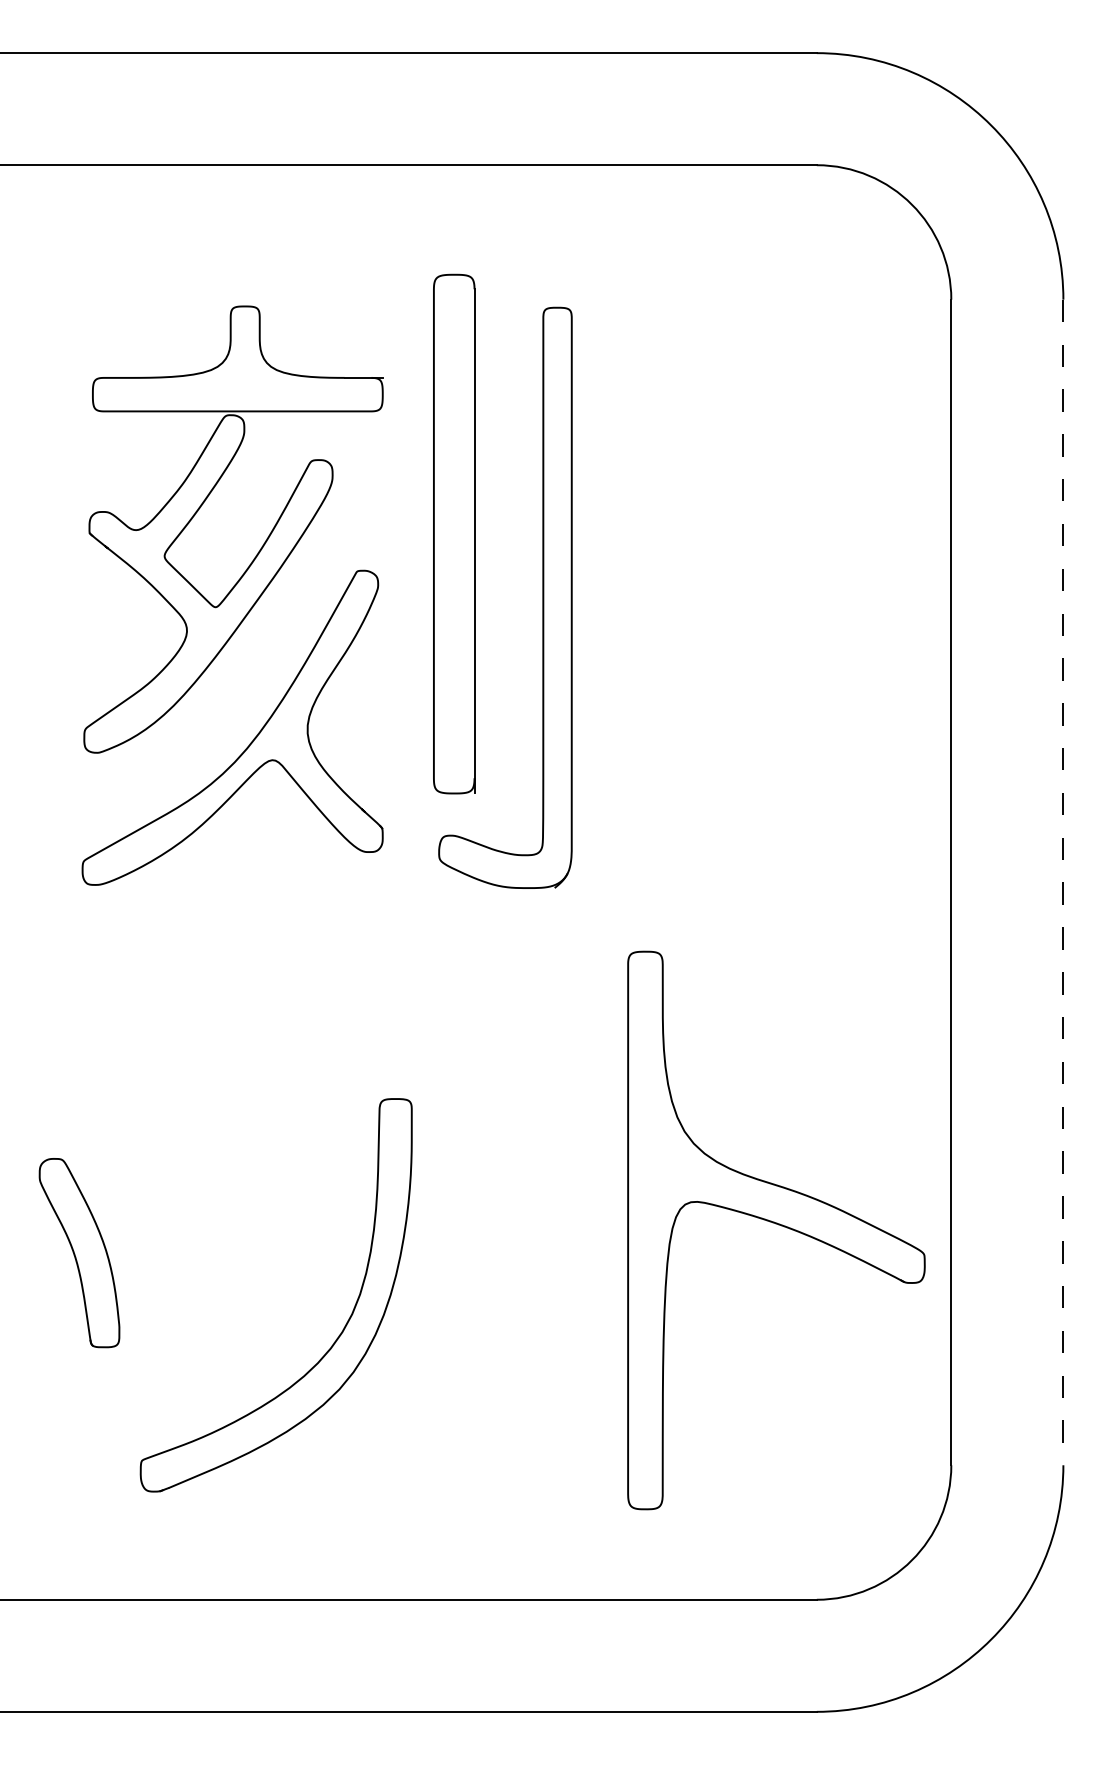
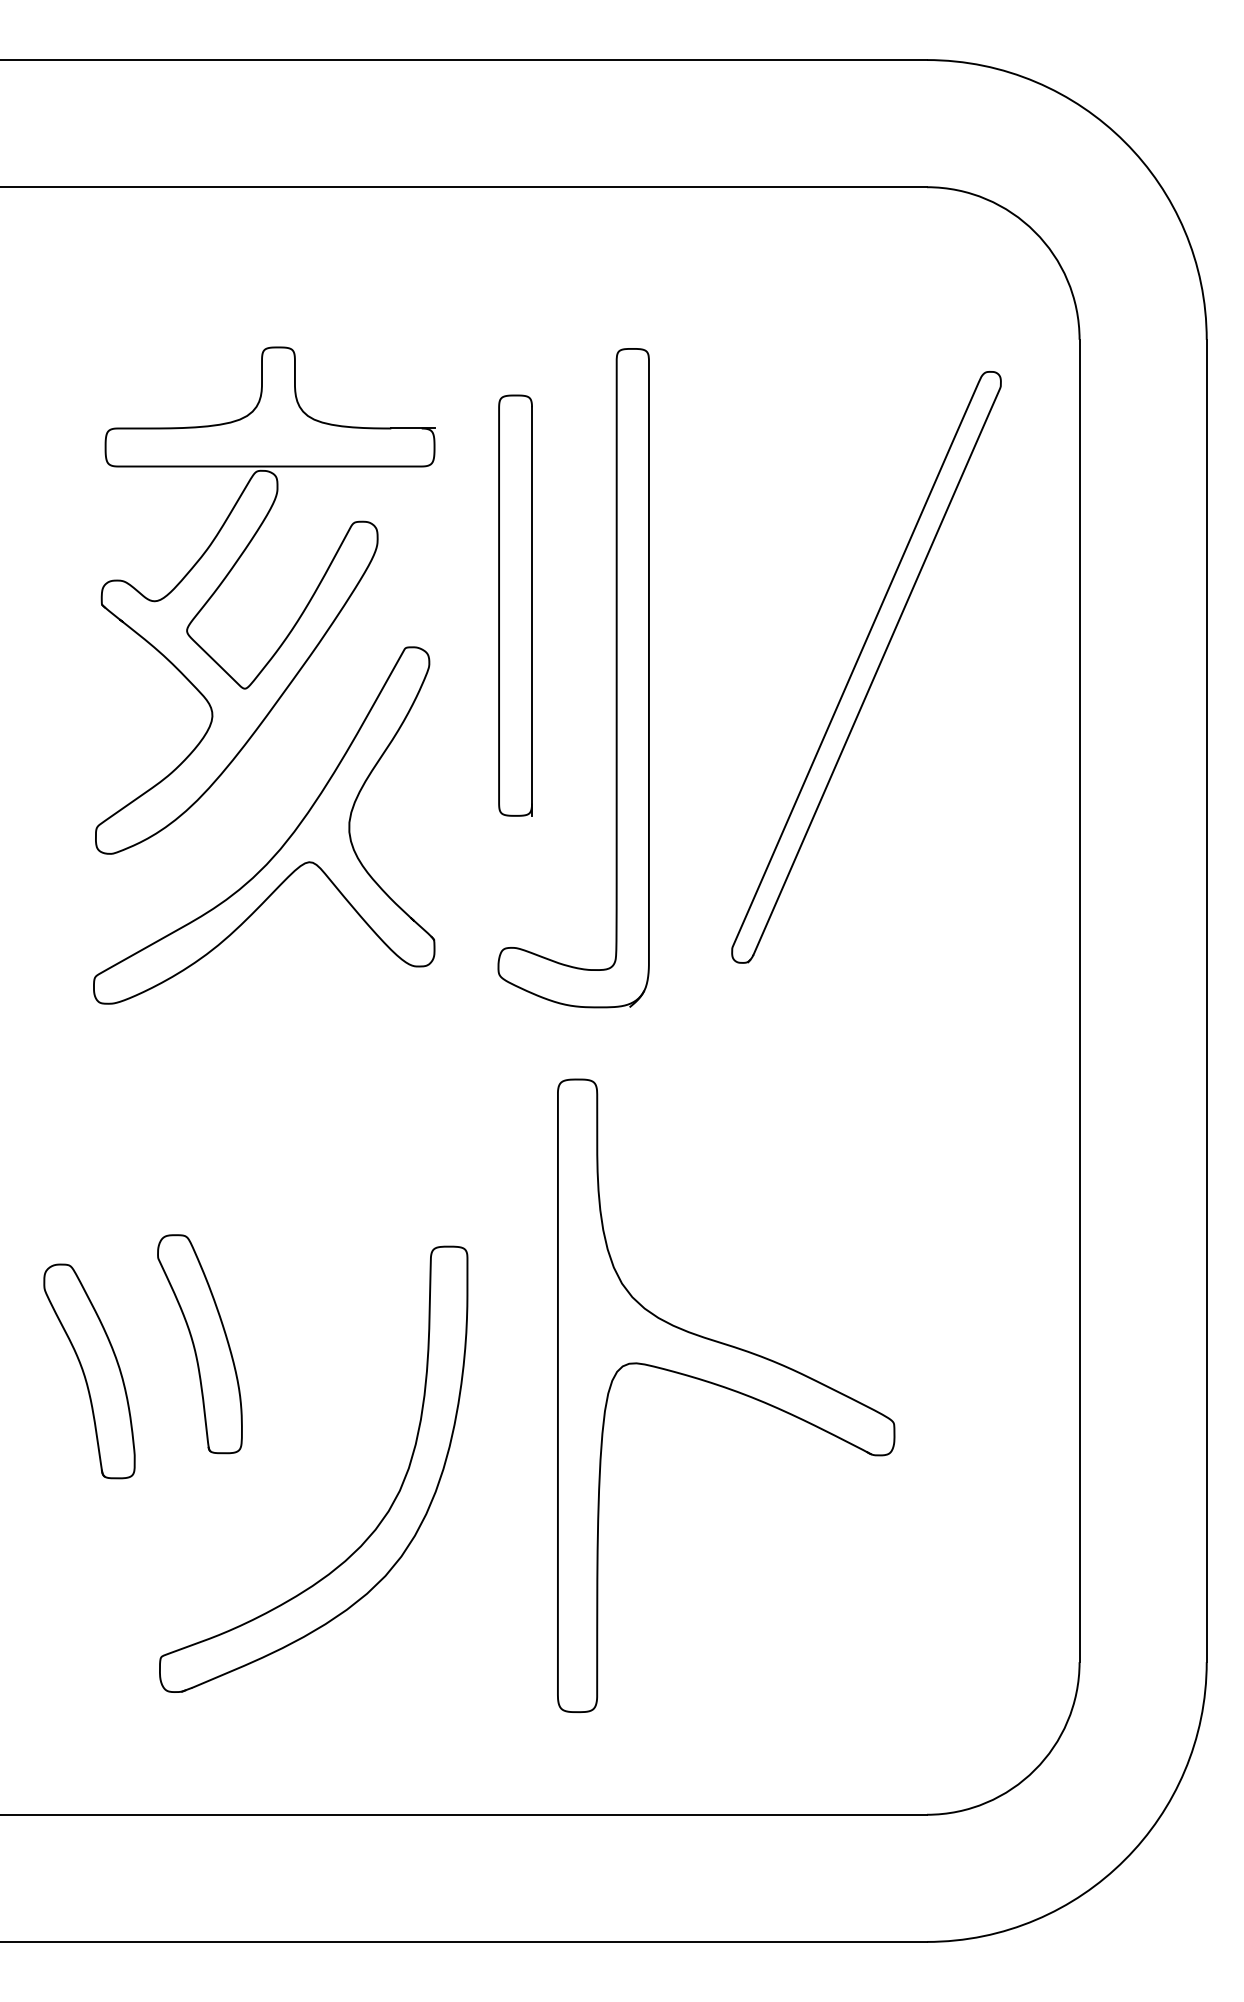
part: (454, 533) -> (515, 605), size x0.71
part: (763, 588) -> (866, 667), added
line: (1063, 882) -> (1206, 1001), dashed -> solid
part: (175, 1185) -> (199, 1344), added
part: (777, 1224) -> (727, 1389), moved
part: (79, 1253) -> (89, 1371), moved

